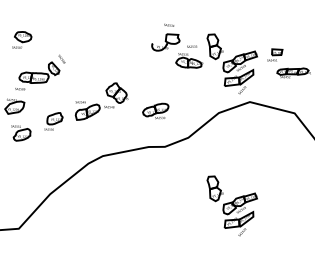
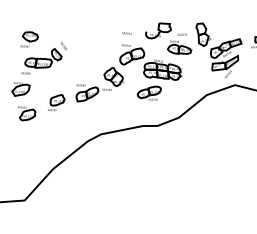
text: (169, 24) -> (127, 32), moved
part: (22, 39) -> (29, 39), moved
part: (157, 77) -> (150, 62), added
part: (231, 205) -> (218, 179), removed

